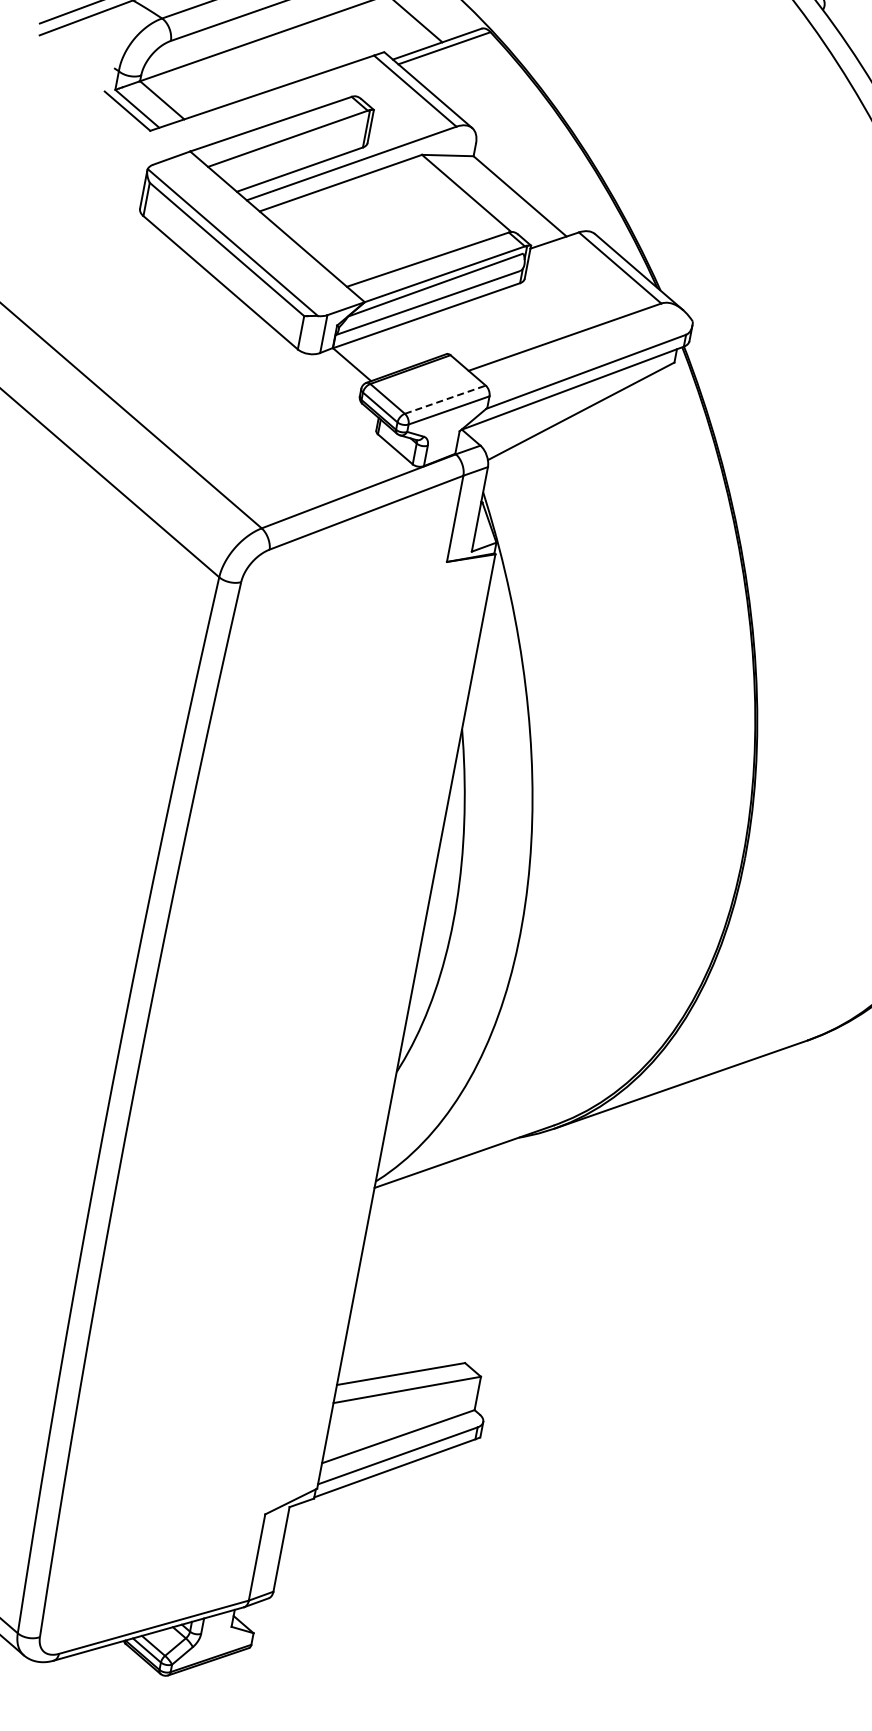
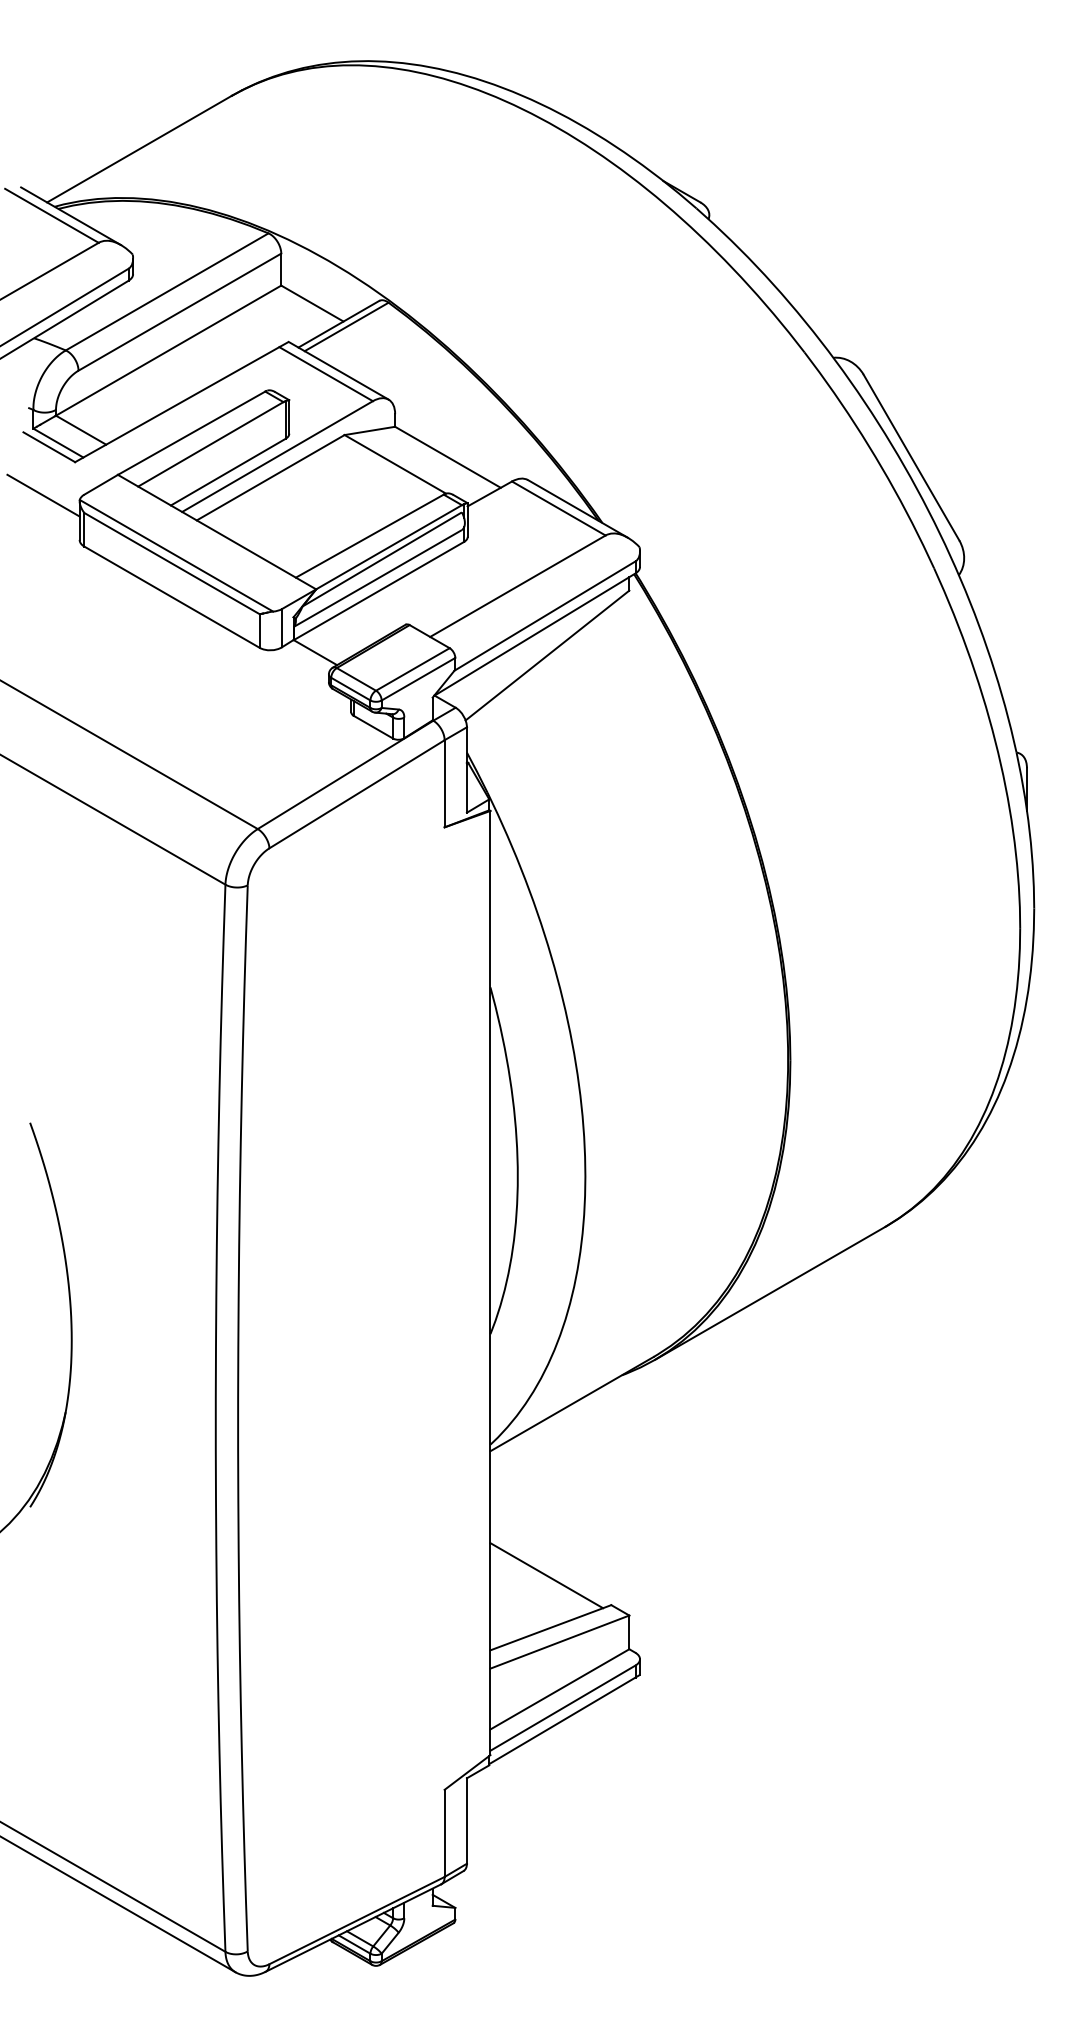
line: (112, 157) -> (43, 495), added
line: (444, 399) -> (412, 669), dashed -> solid
line: (406, 1321) -> (546, 1575), added

